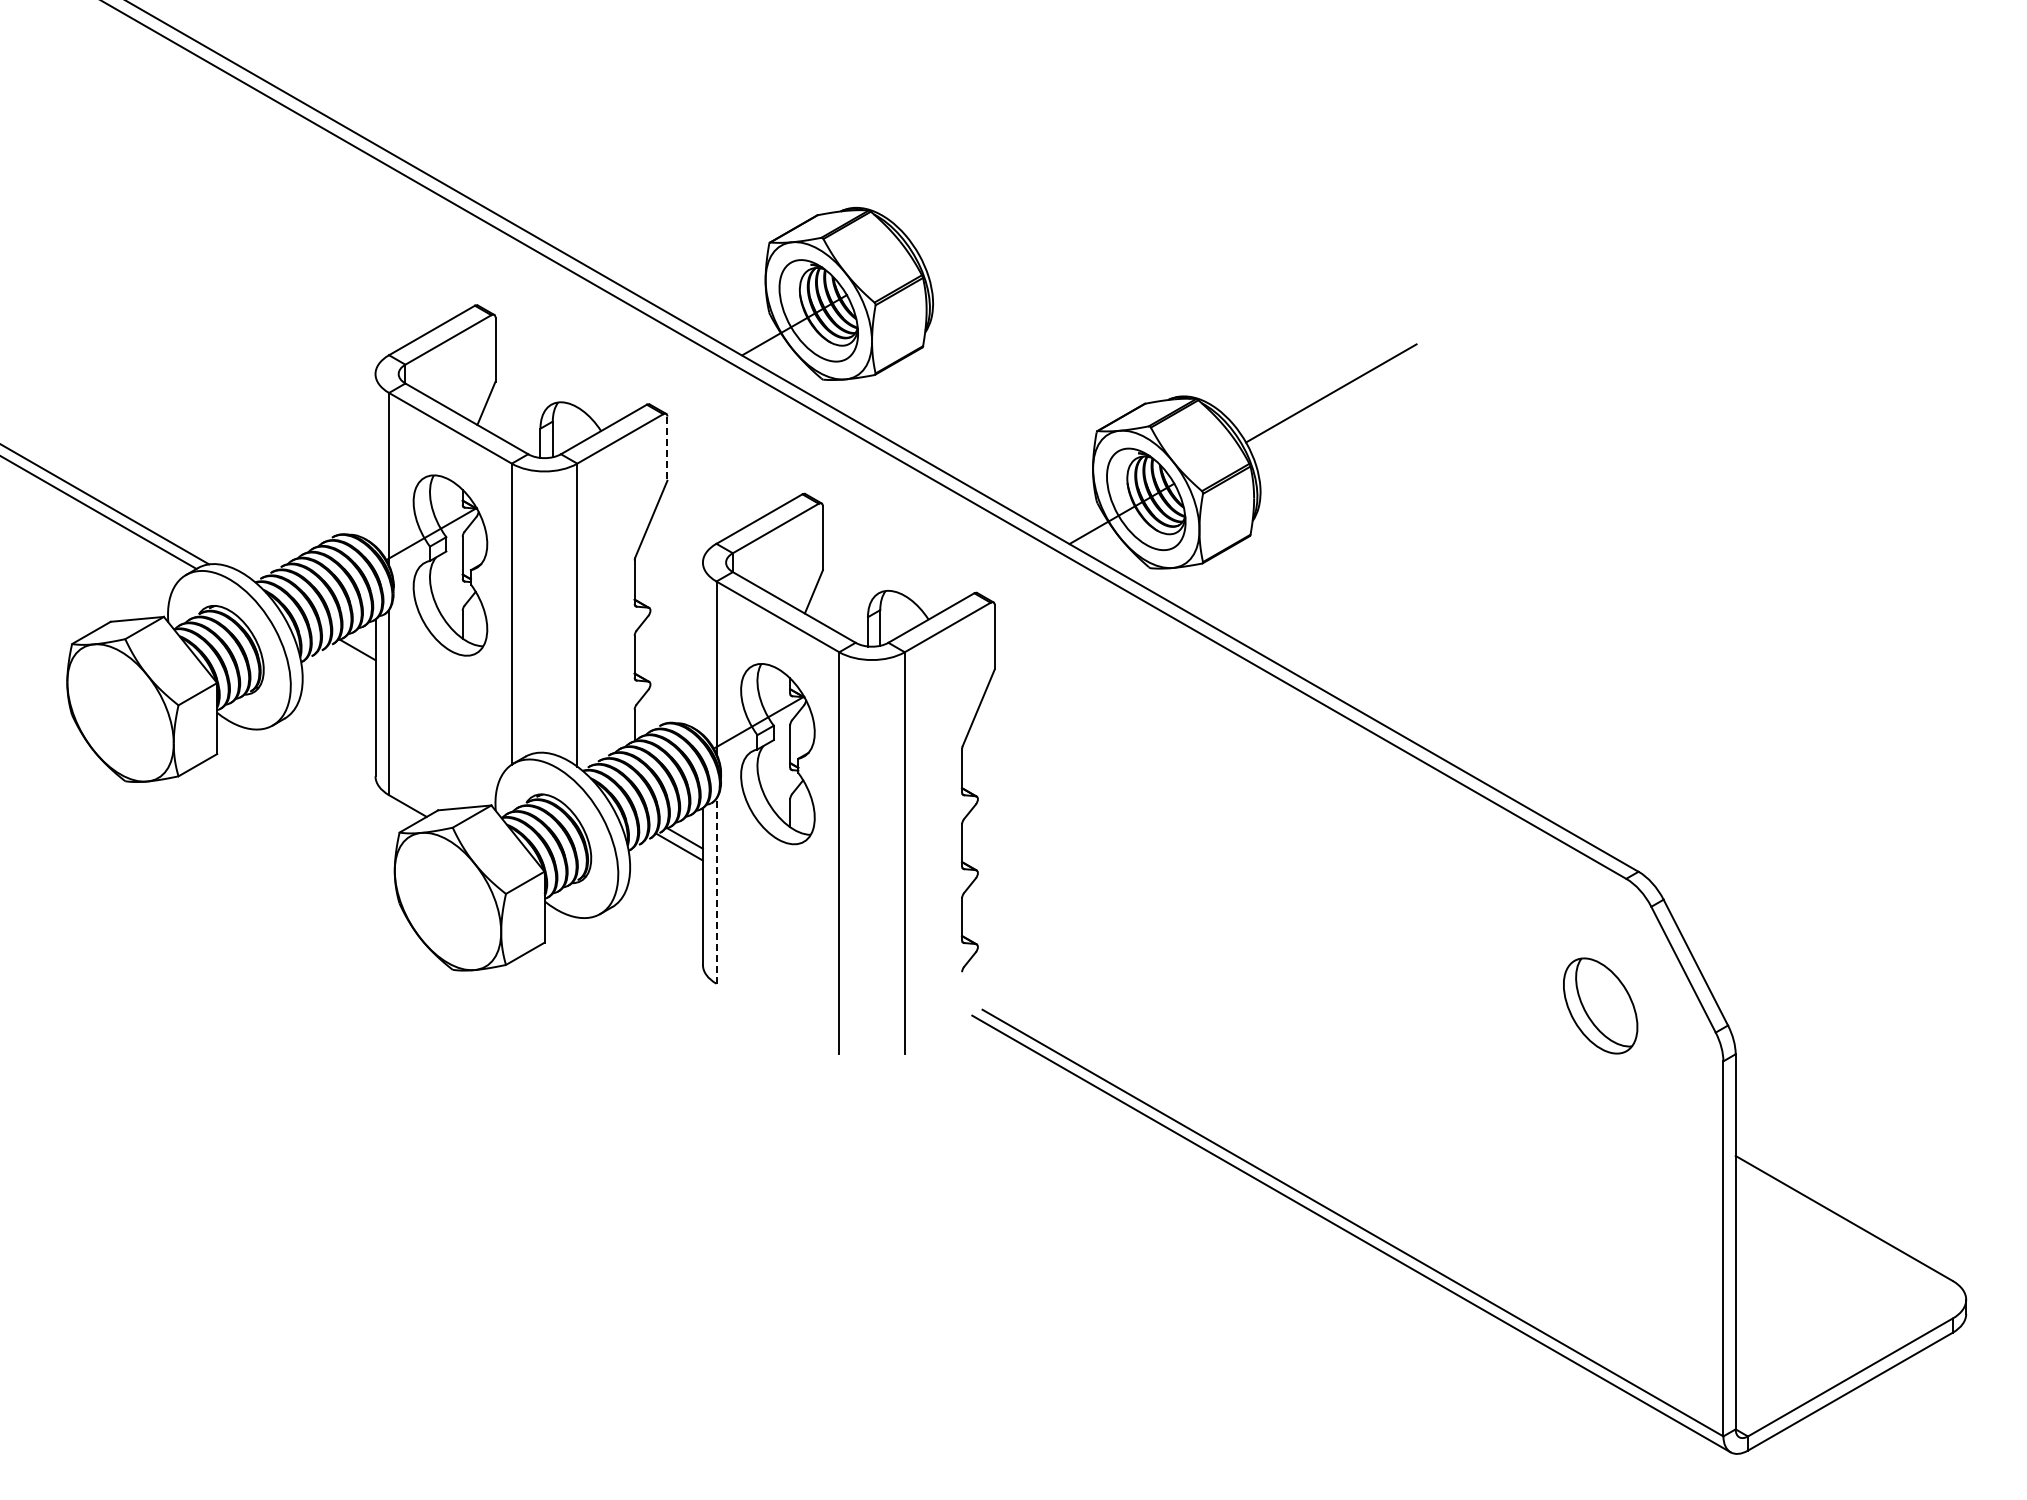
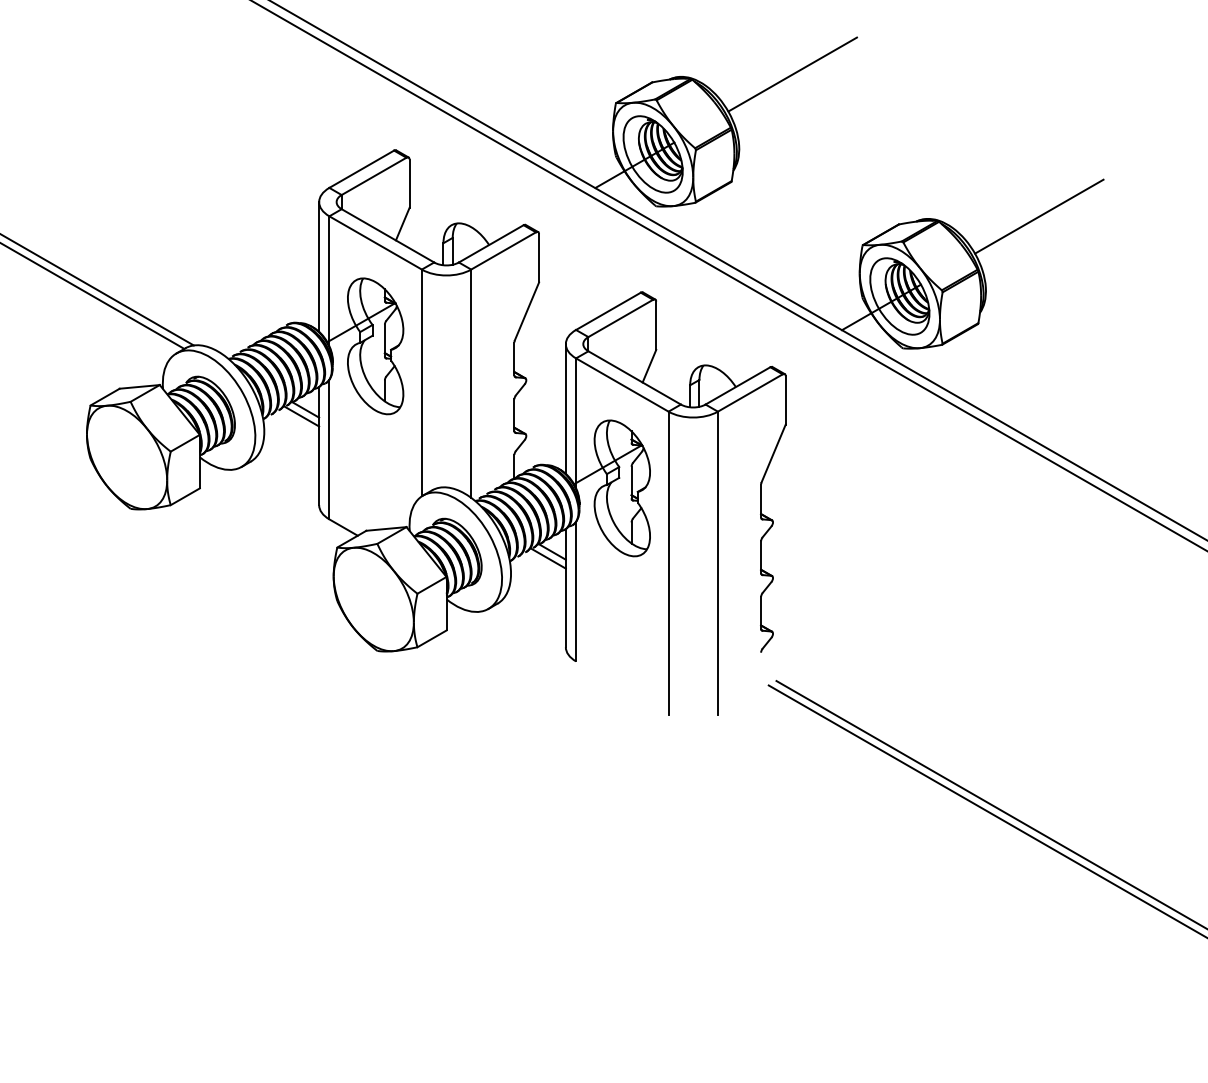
line: (1003, 204) -> (792, 74), added
line: (667, 449) -> (539, 258), dashed -> solid
line: (375, 460) -> (319, 267), added
line: (702, 648) -> (565, 408), added
line: (352, 658) -> (301, 416), added
line: (716, 891) -> (576, 591), dashed -> solid

